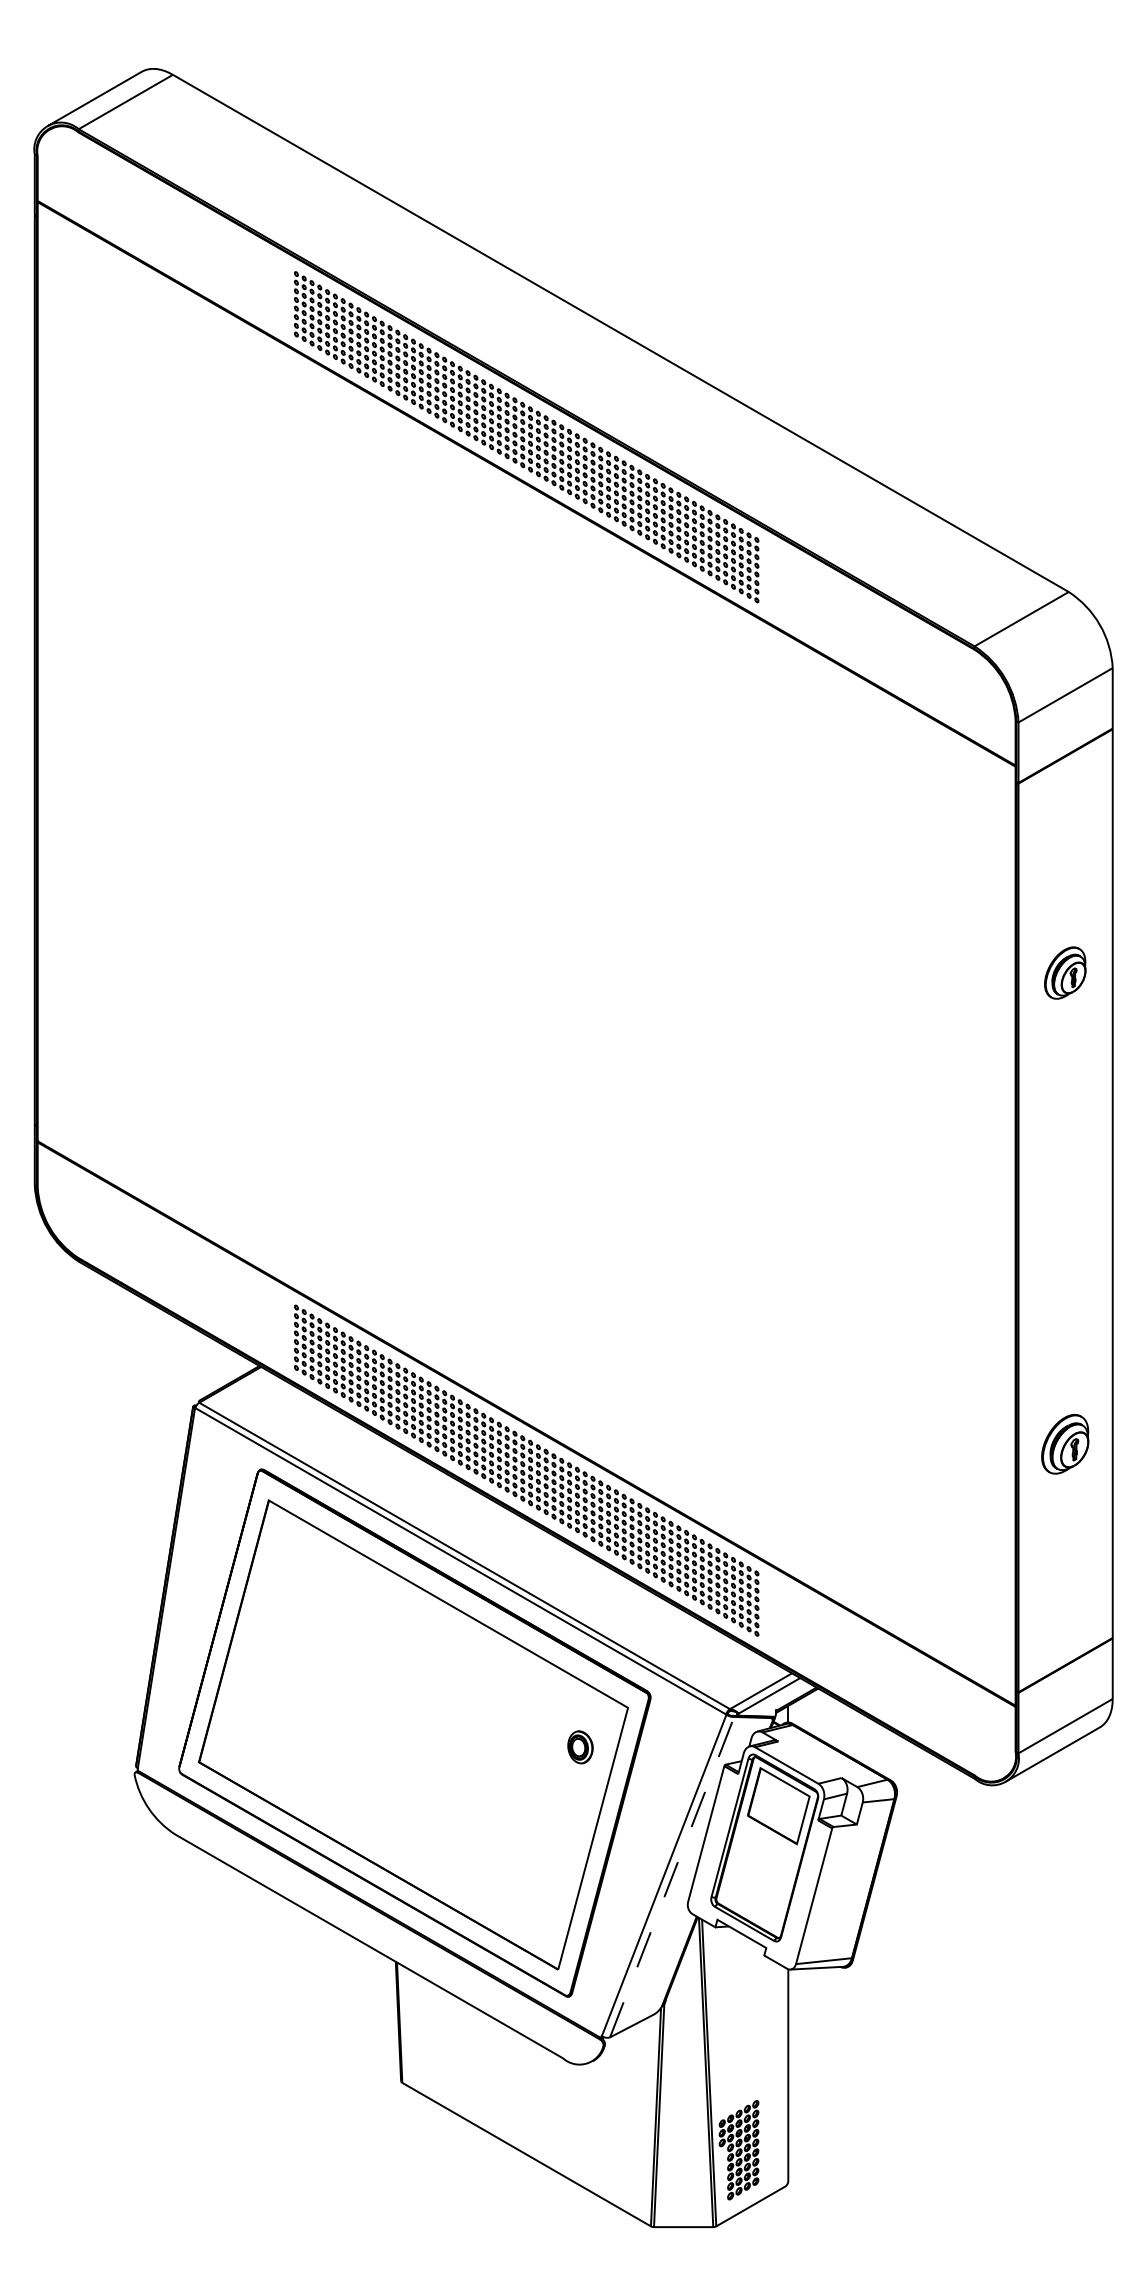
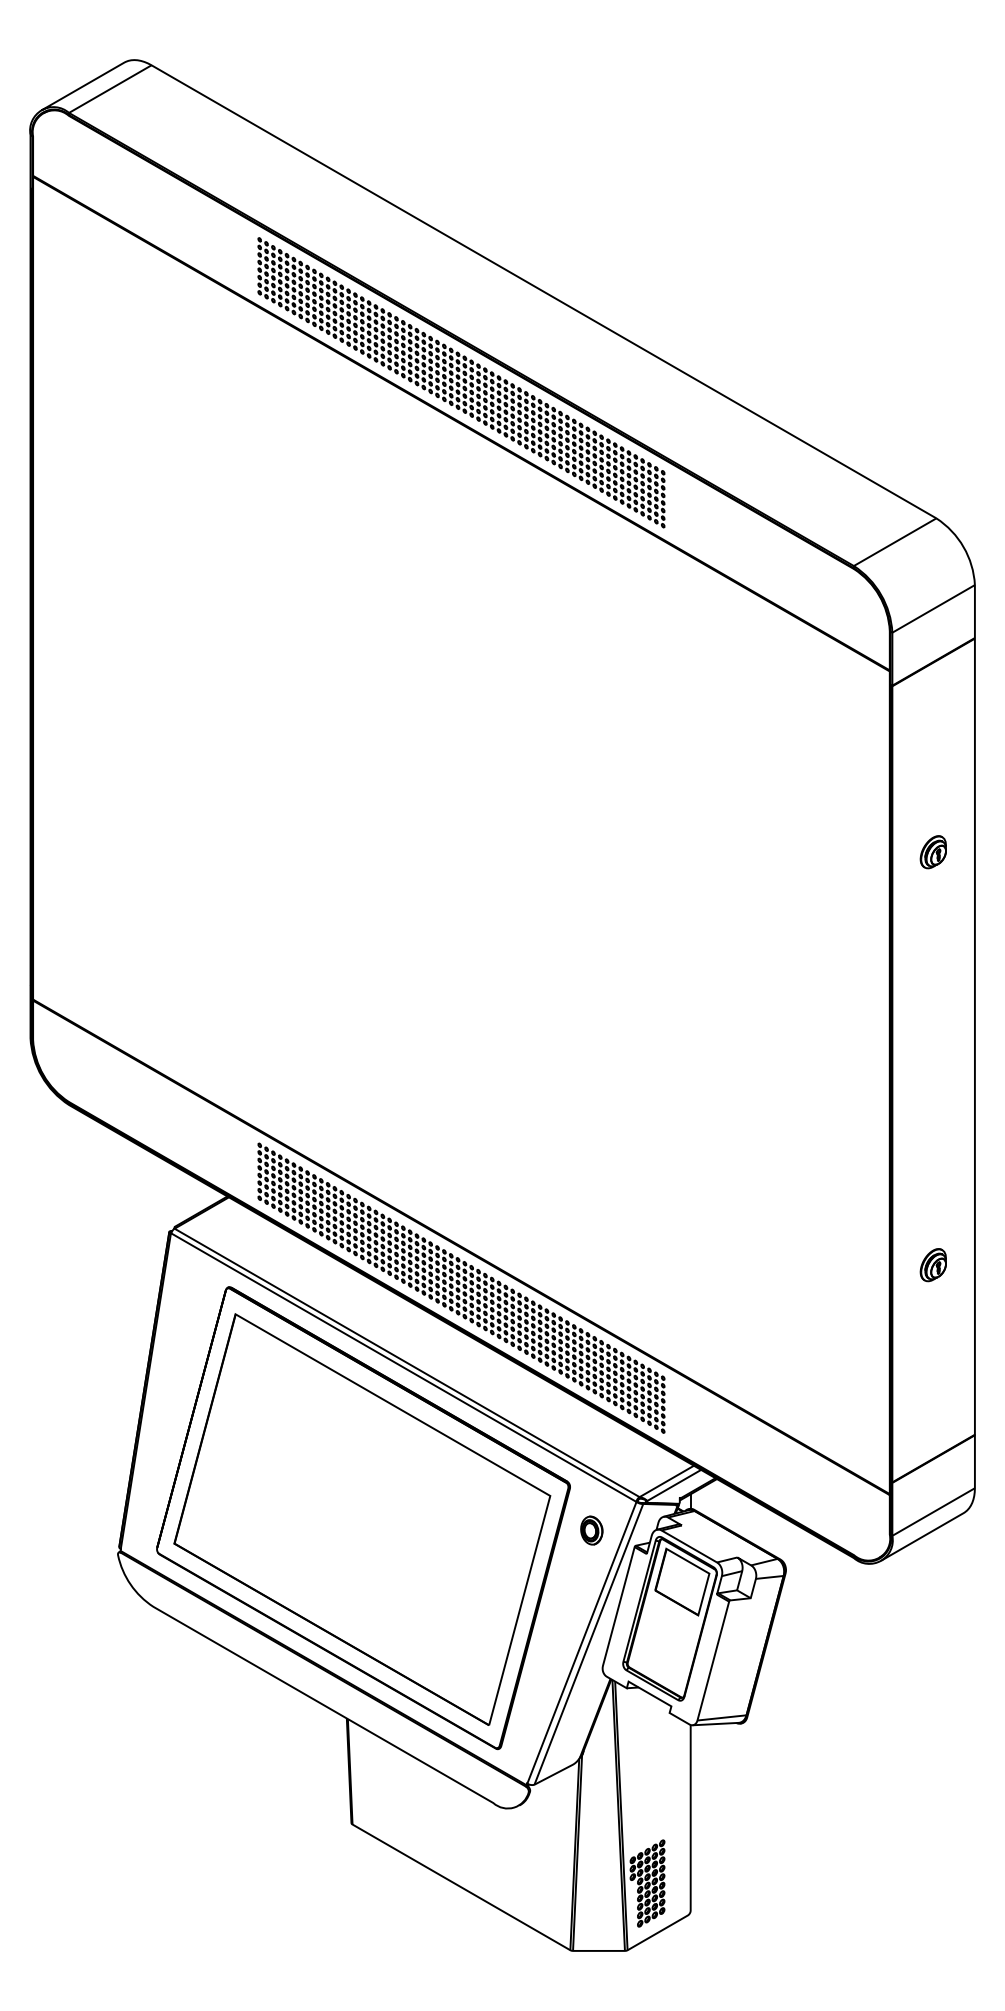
part: (1065, 972) -> (933, 851), size x0.71
part: (1065, 1444) -> (933, 1265), size x0.62
part: (580, 1747) -> (591, 1530), moved
line: (672, 1877) -> (589, 1644), dashed -> solid

